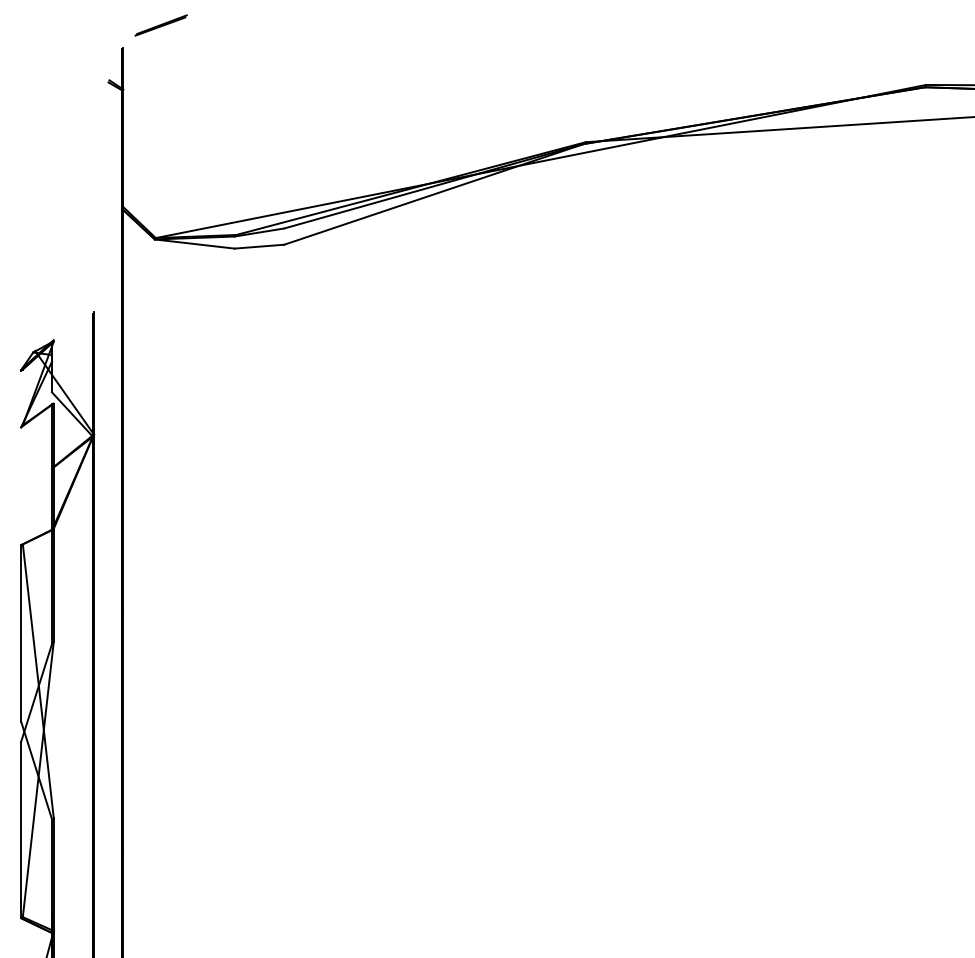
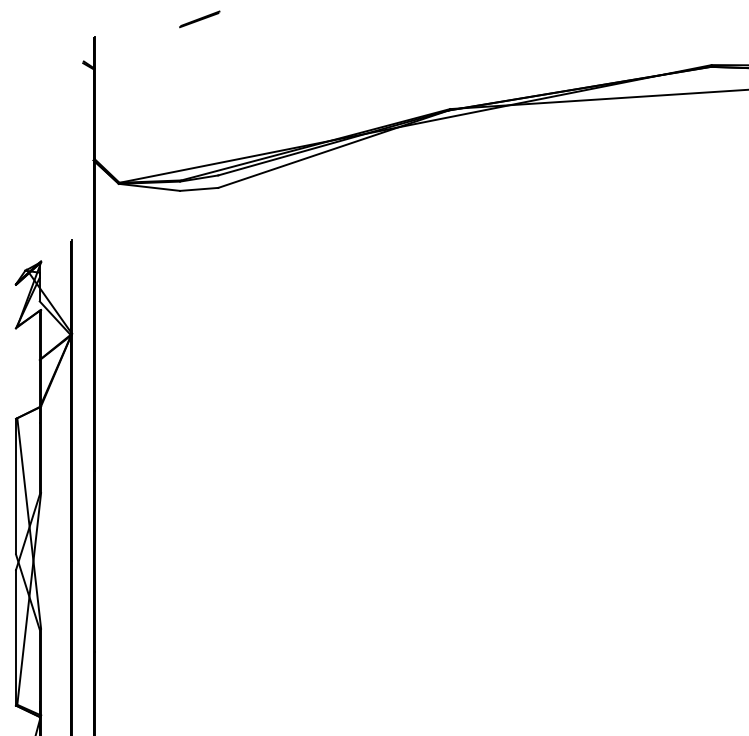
line: (160, 25) -> (199, 19), moved

